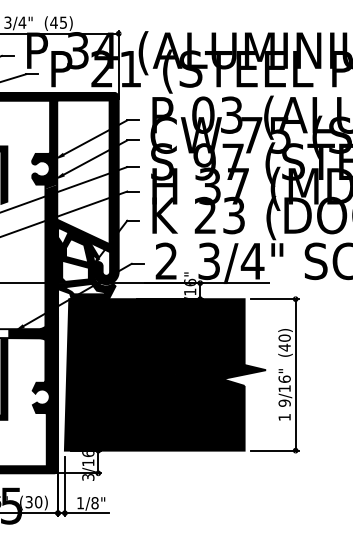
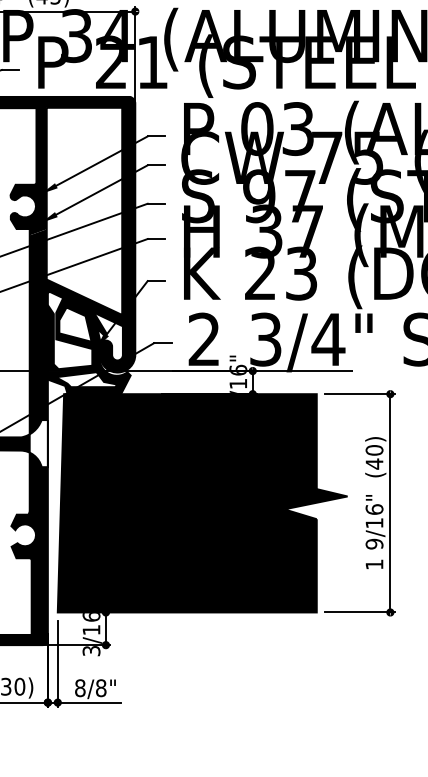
fill: (51, 333) -> (38, 443), removed
text: (80, 503) -> (80, 688), 1/8" -> 8/8"

